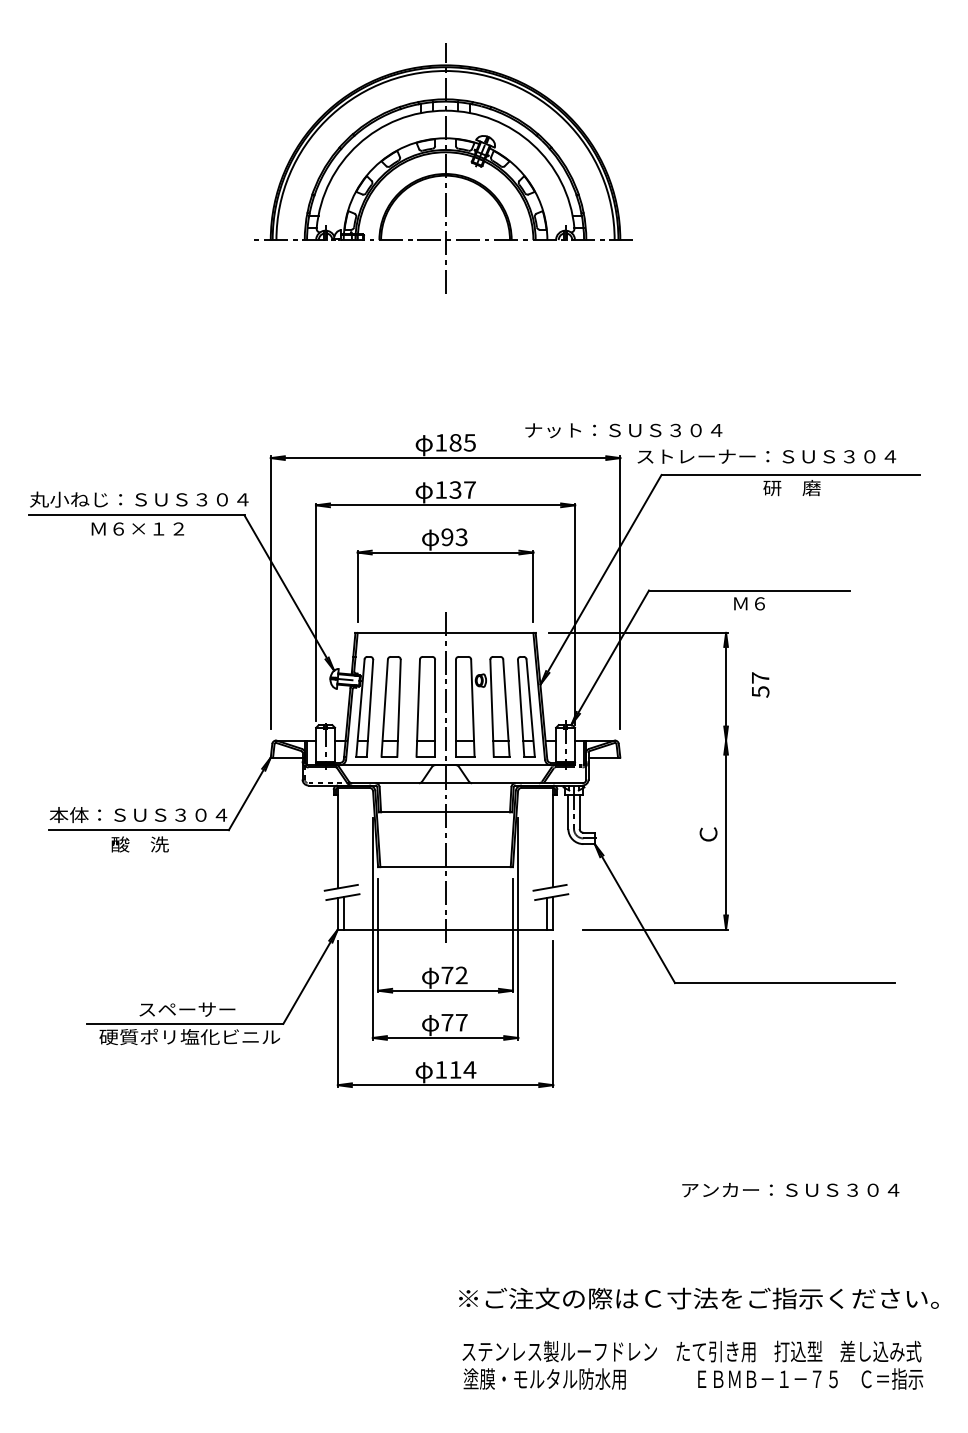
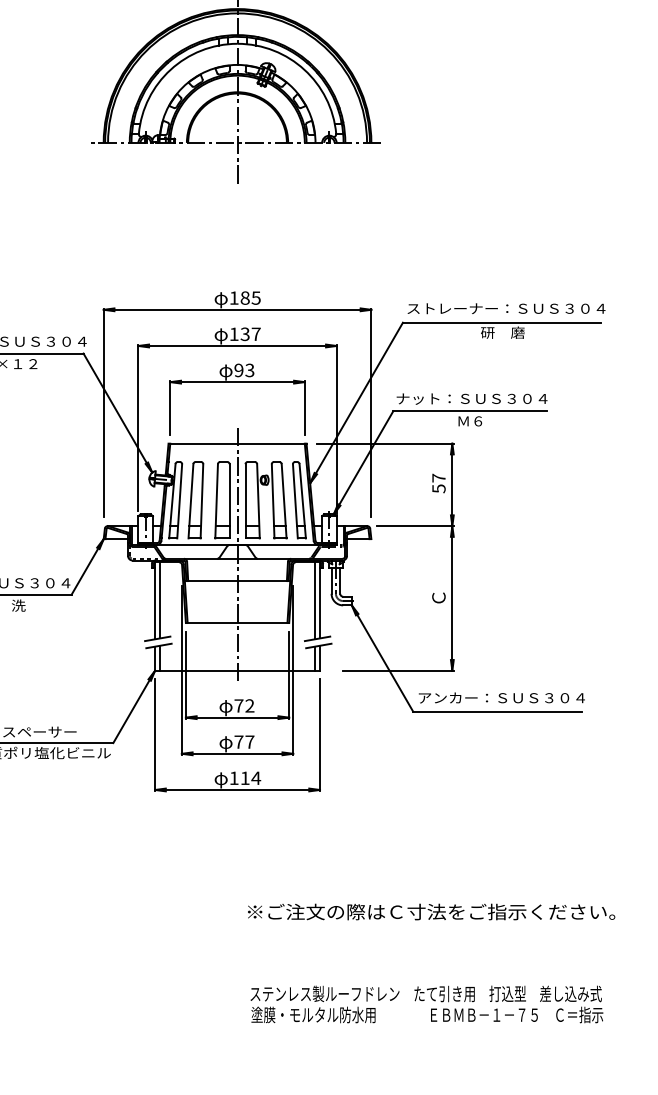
text: (623, 430) -> (471, 398), moved
text: (766, 456) -> (506, 308), moved
text: (760, 684) -> (438, 483), moved
line: (677, 740) -> (415, 526), added
line: (344, 837) -> (160, 600), added
line: (546, 837) -> (314, 600), added
text: (790, 1190) -> (501, 698), moved
text: (698, 1298) -> (431, 911), moved

